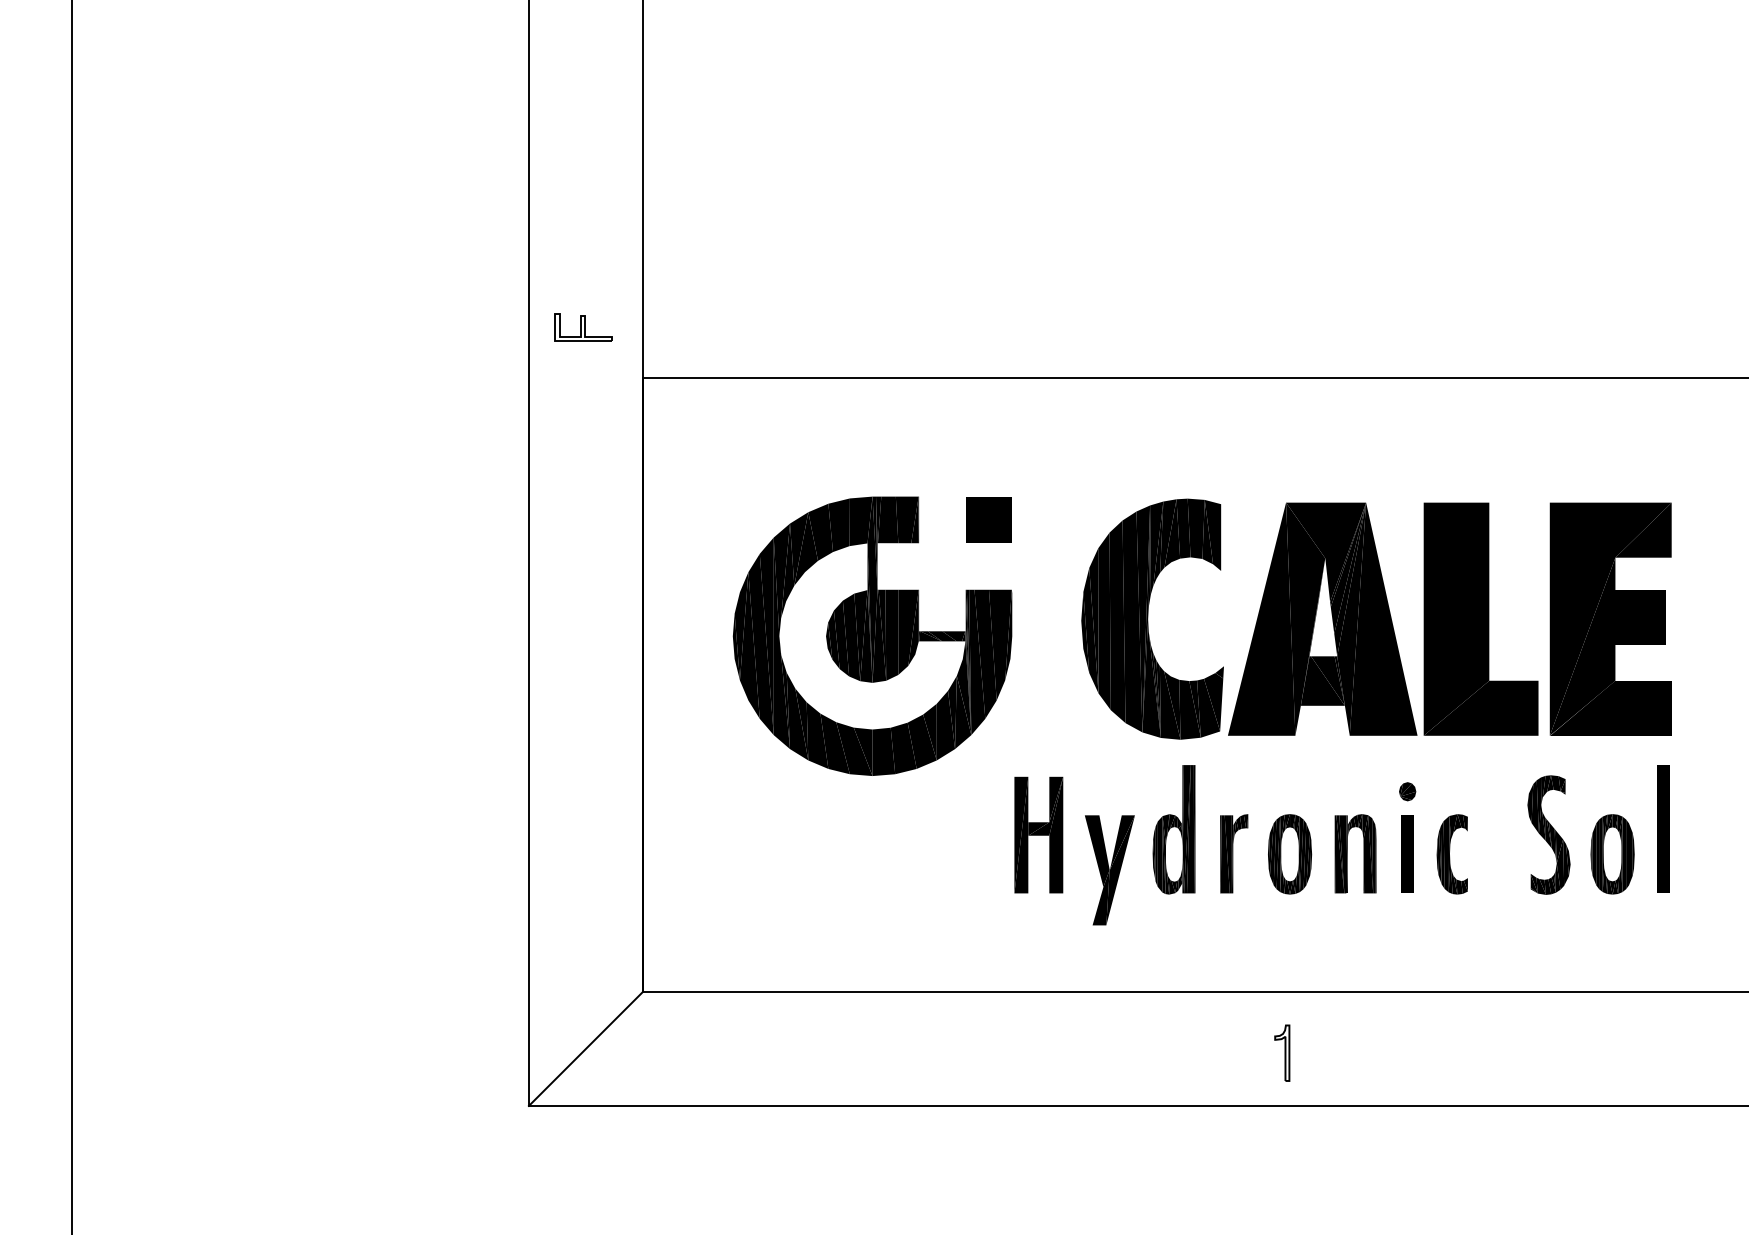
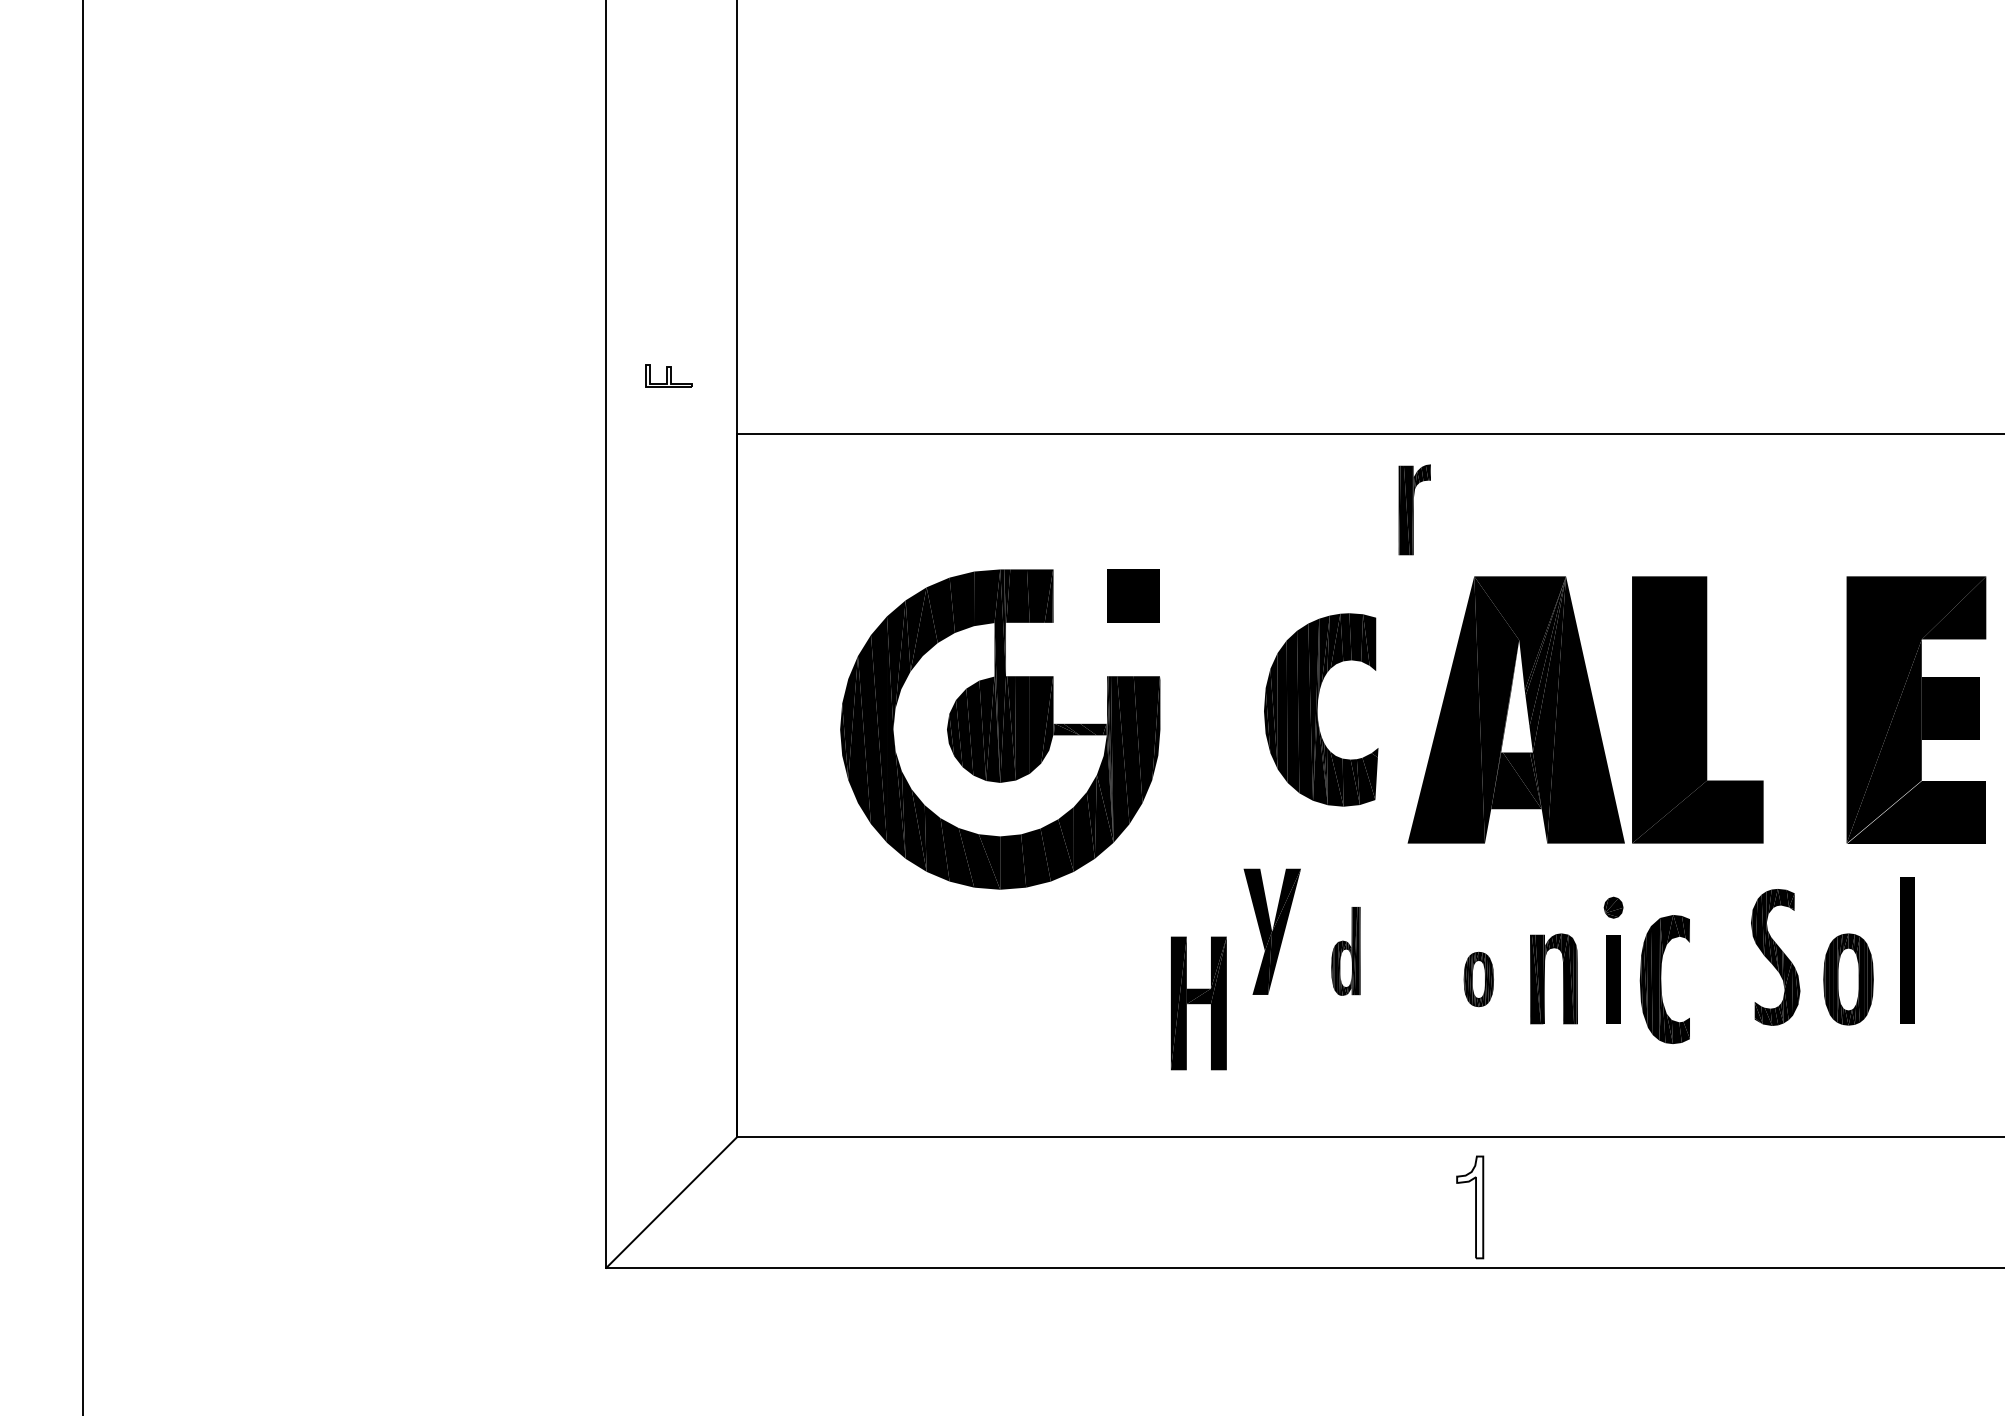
part: (583, 327) -> (669, 375), size x0.7
part: (1151, 618) -> (1320, 709), size x0.7
part: (1610, 618) -> (1916, 709), moved
part: (1173, 829) -> (1345, 951), size x0.6
part: (1038, 835) -> (1198, 1003), moved
part: (1233, 853) -> (1414, 509), moved
part: (1289, 854) -> (1478, 979), size x0.6
part: (1452, 854) -> (1664, 979), size x1.4
part: (1109, 870) -> (1271, 931), moved
part: (1281, 1053) -> (1469, 1207), size x1.6

